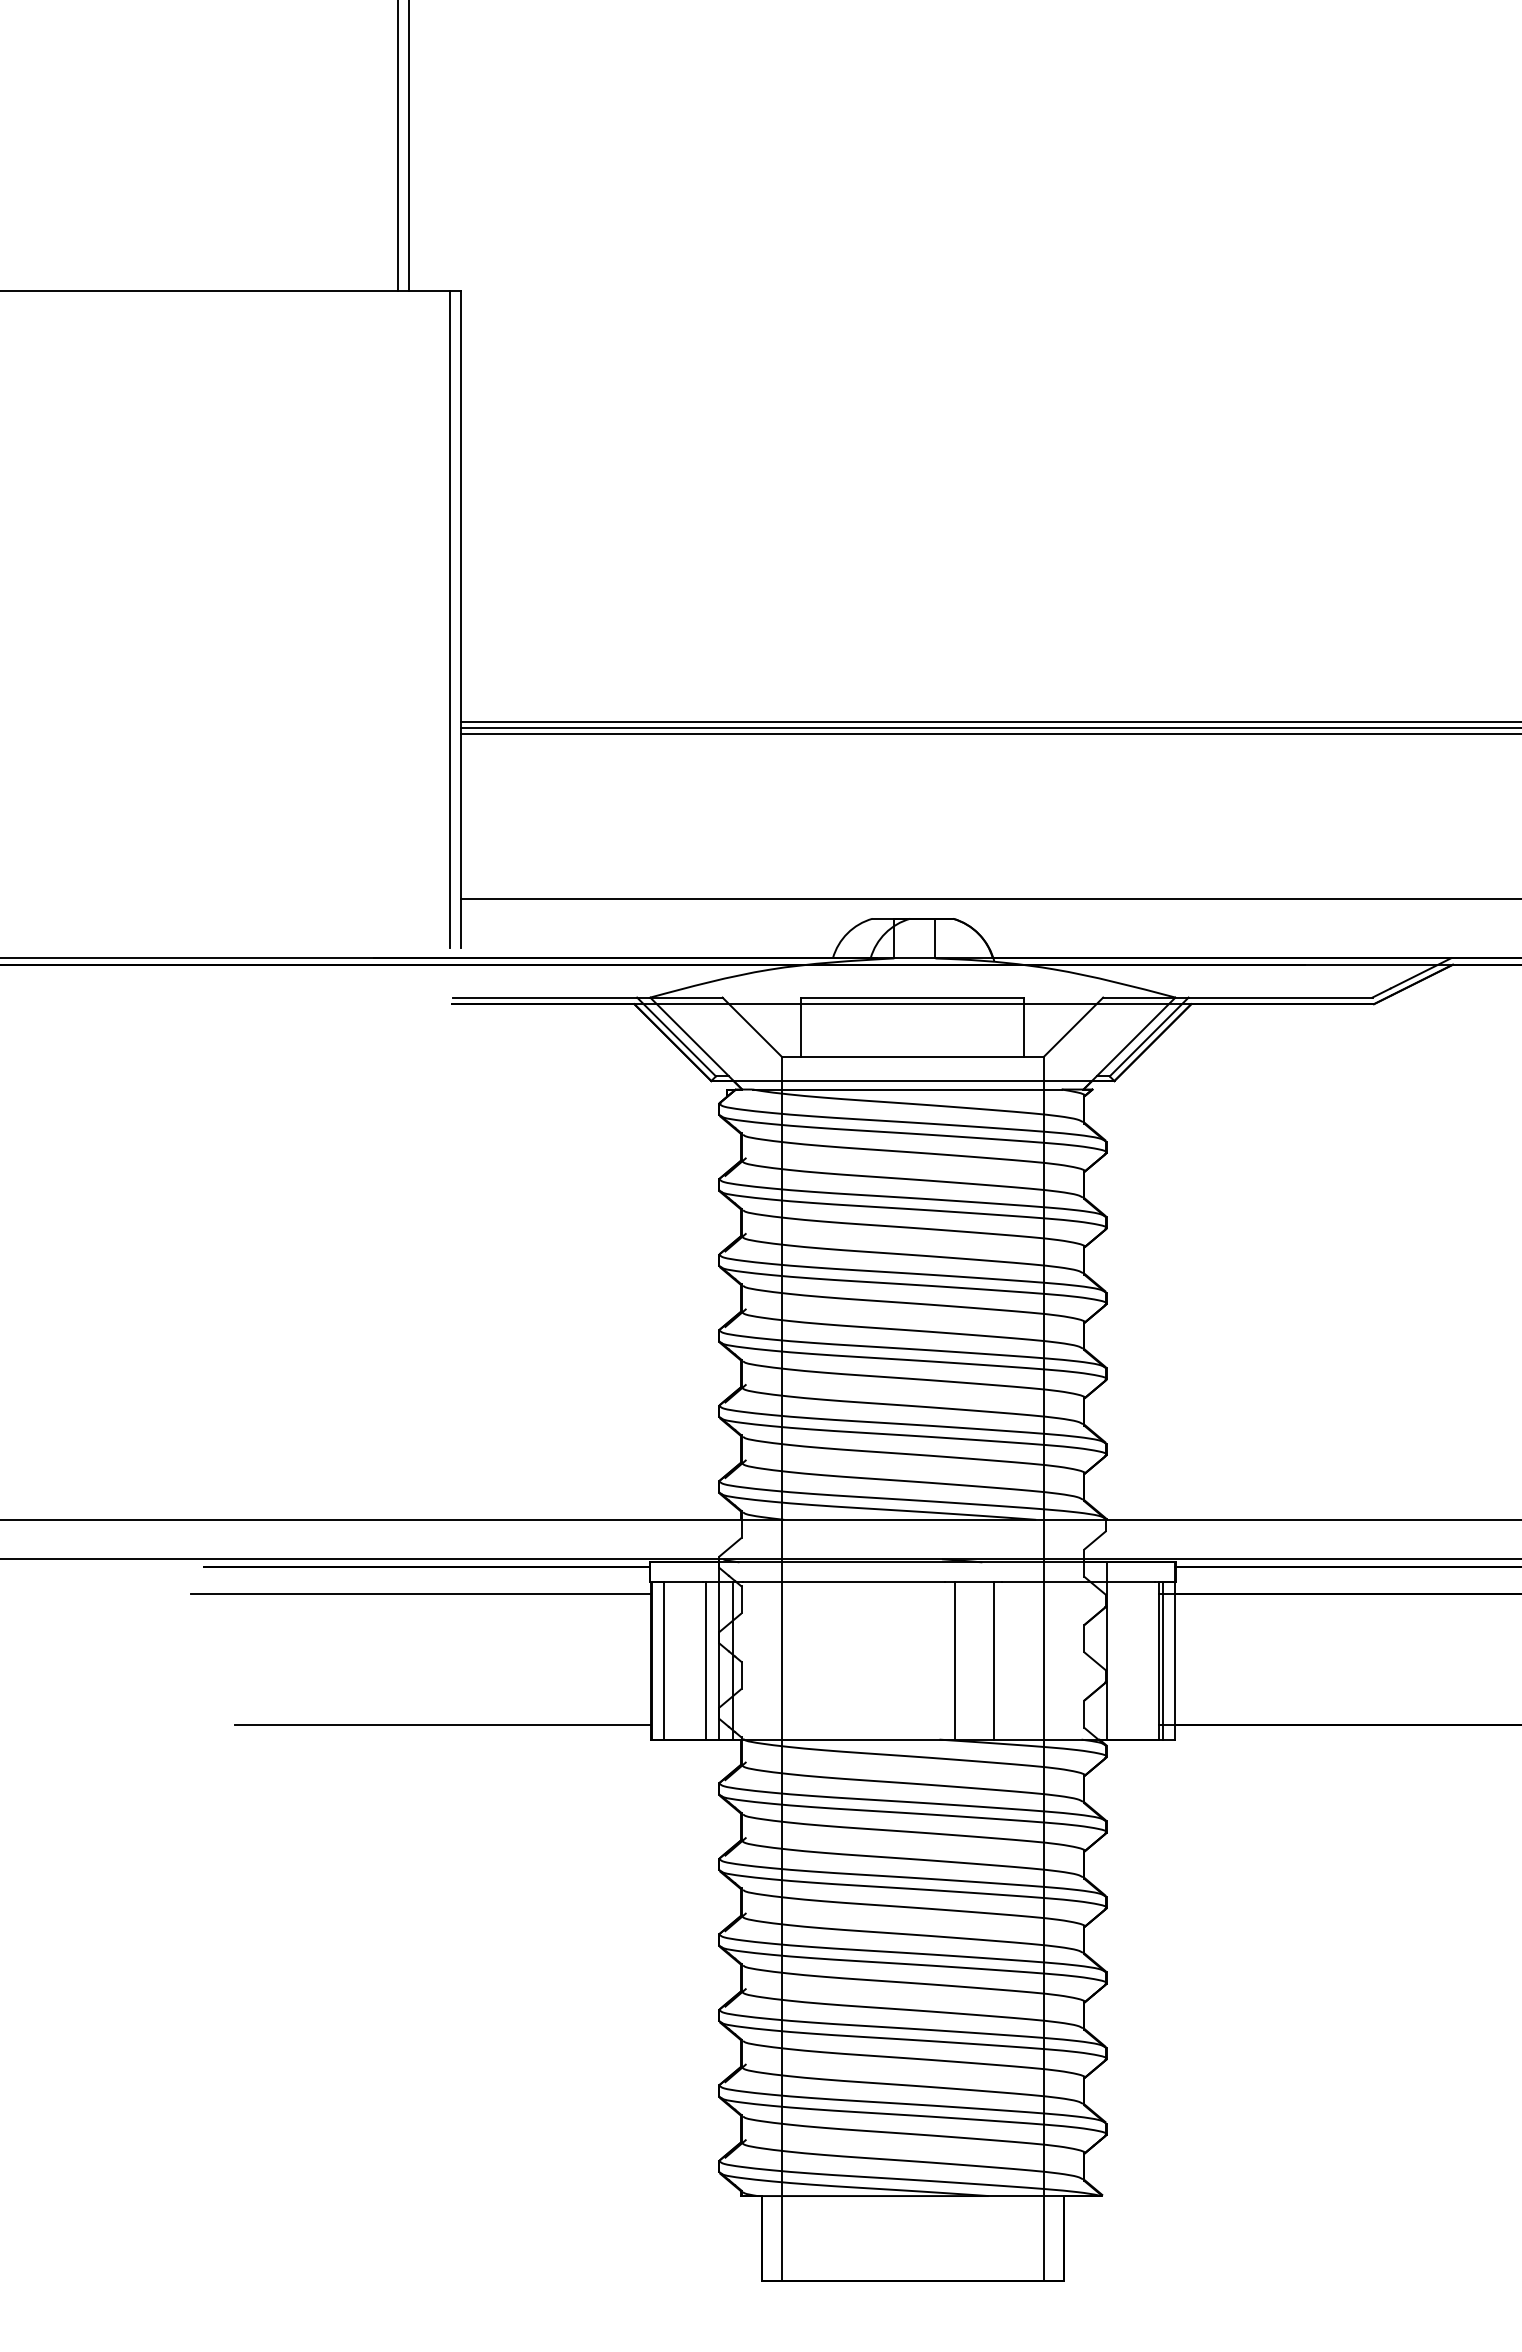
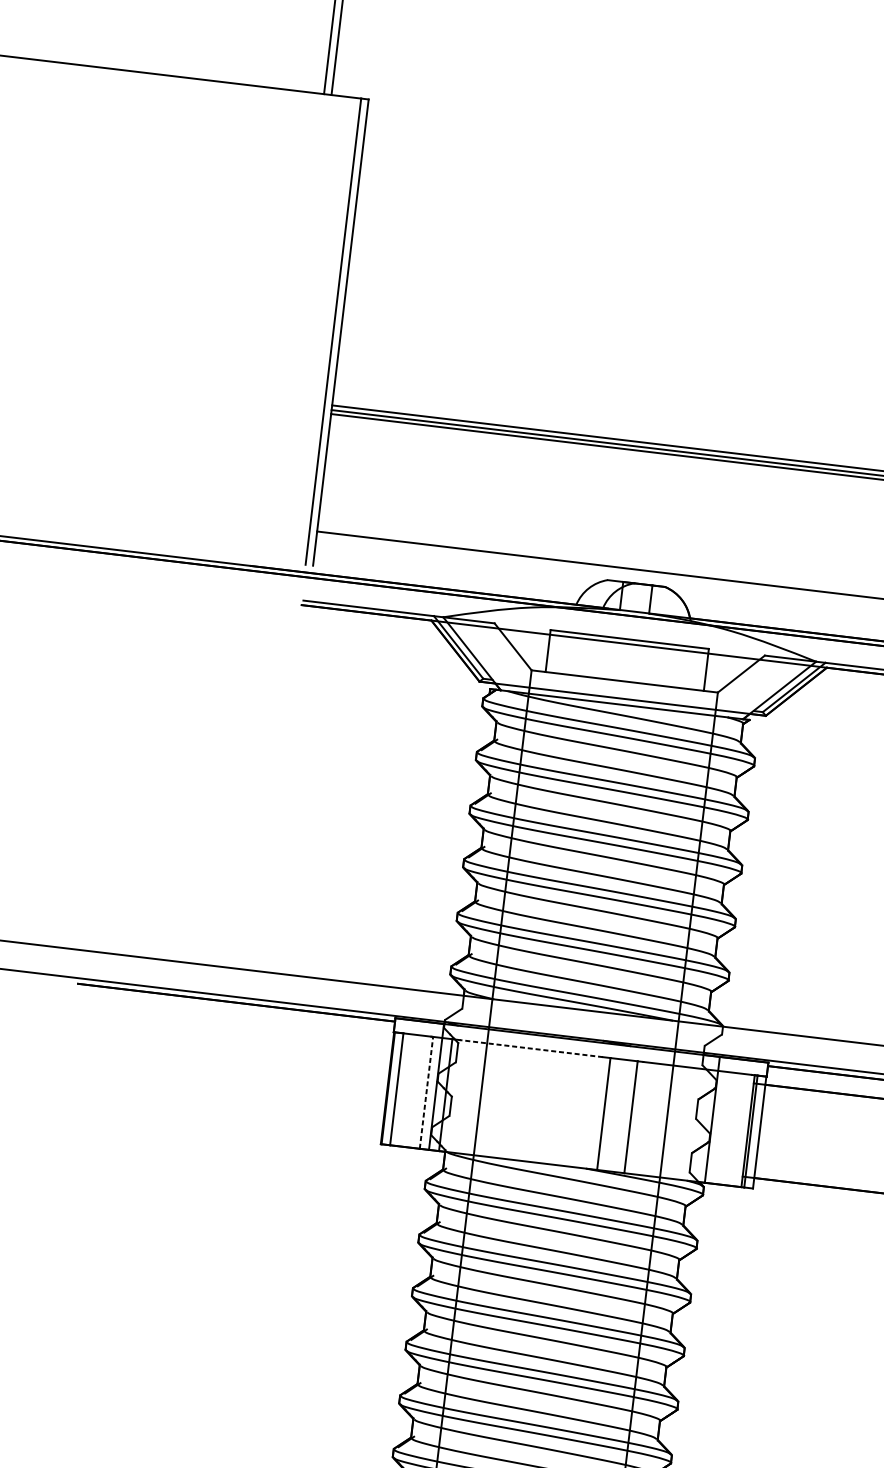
line: (844, 1582) -> (531, 1048), solid -> dashed
line: (420, 1593) -> (229, 1020), removed
line: (705, 1660) -> (426, 1092), solid -> dashed
line: (442, 1724) -> (234, 1115), removed

